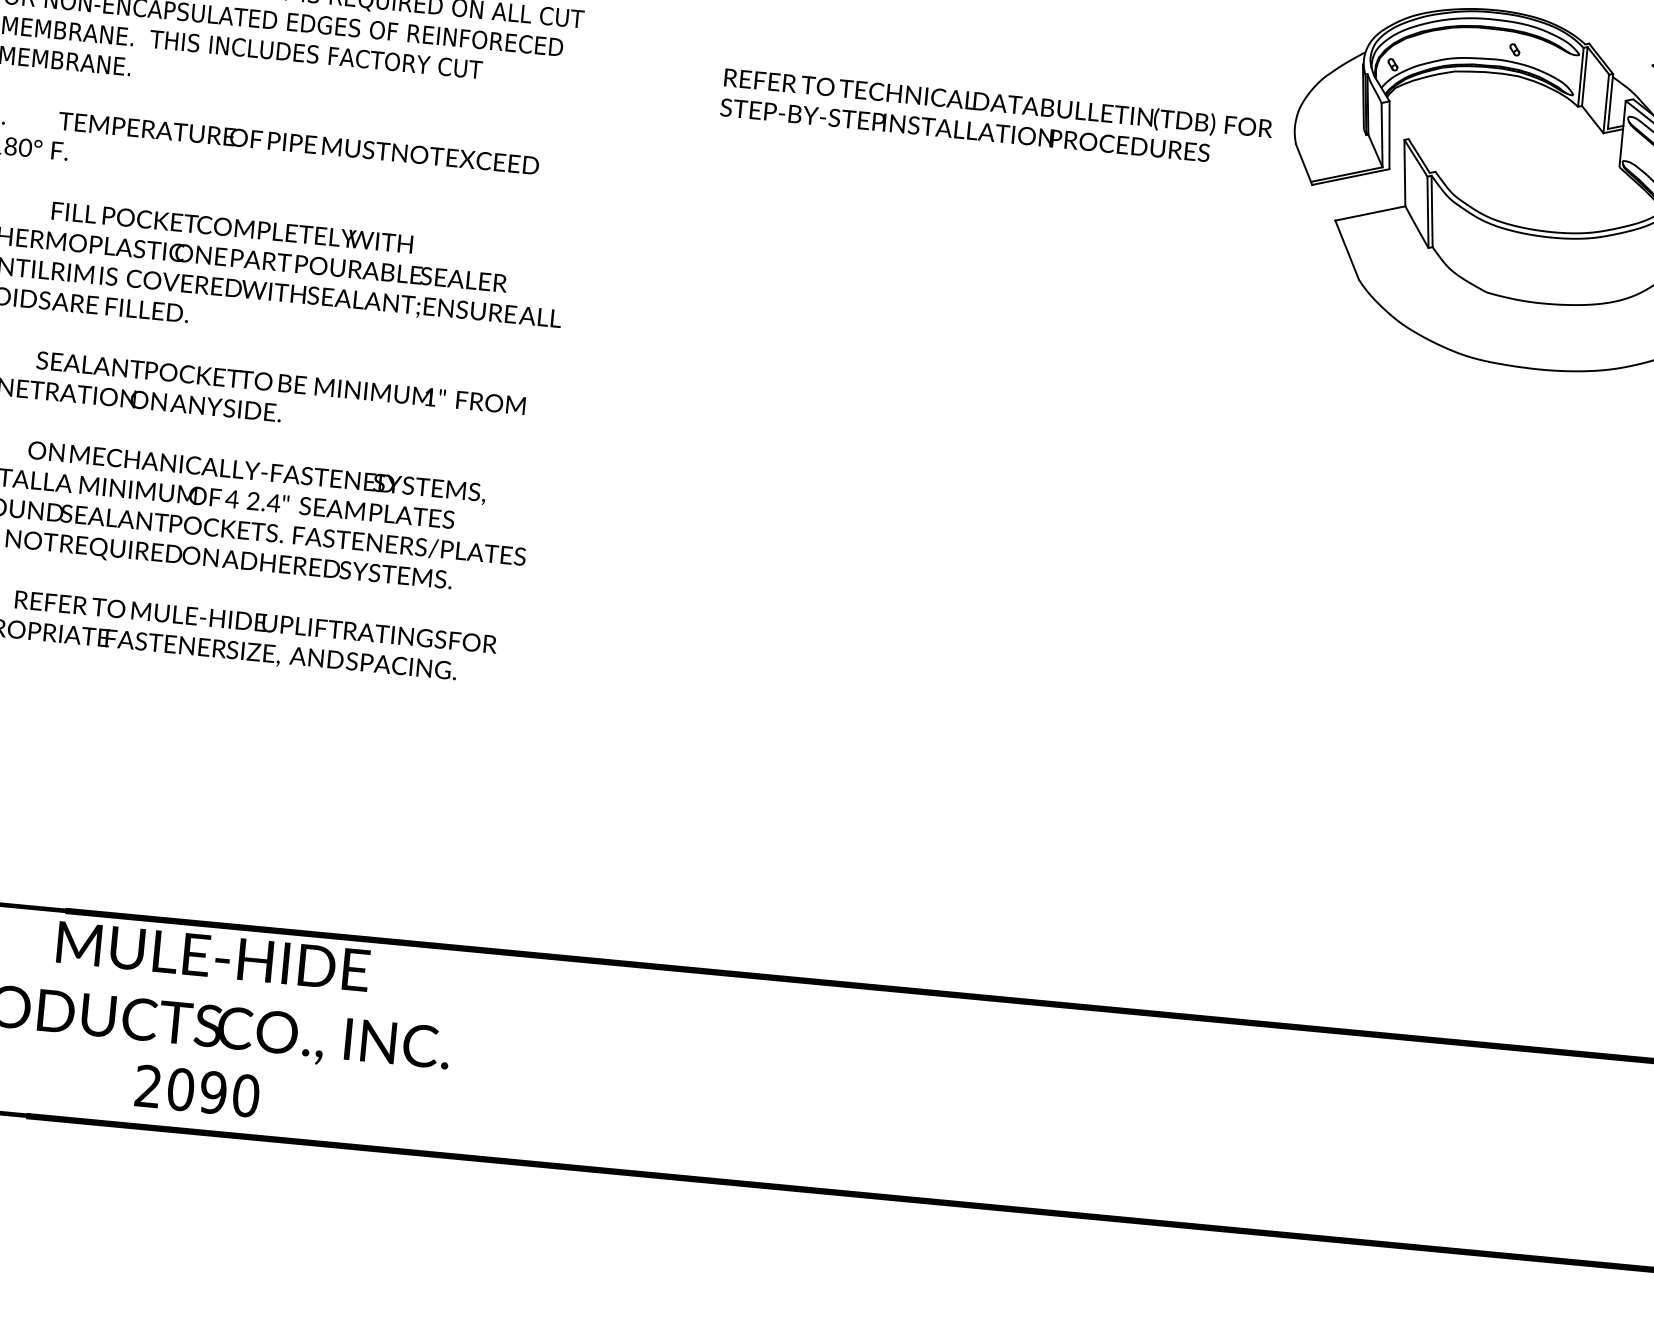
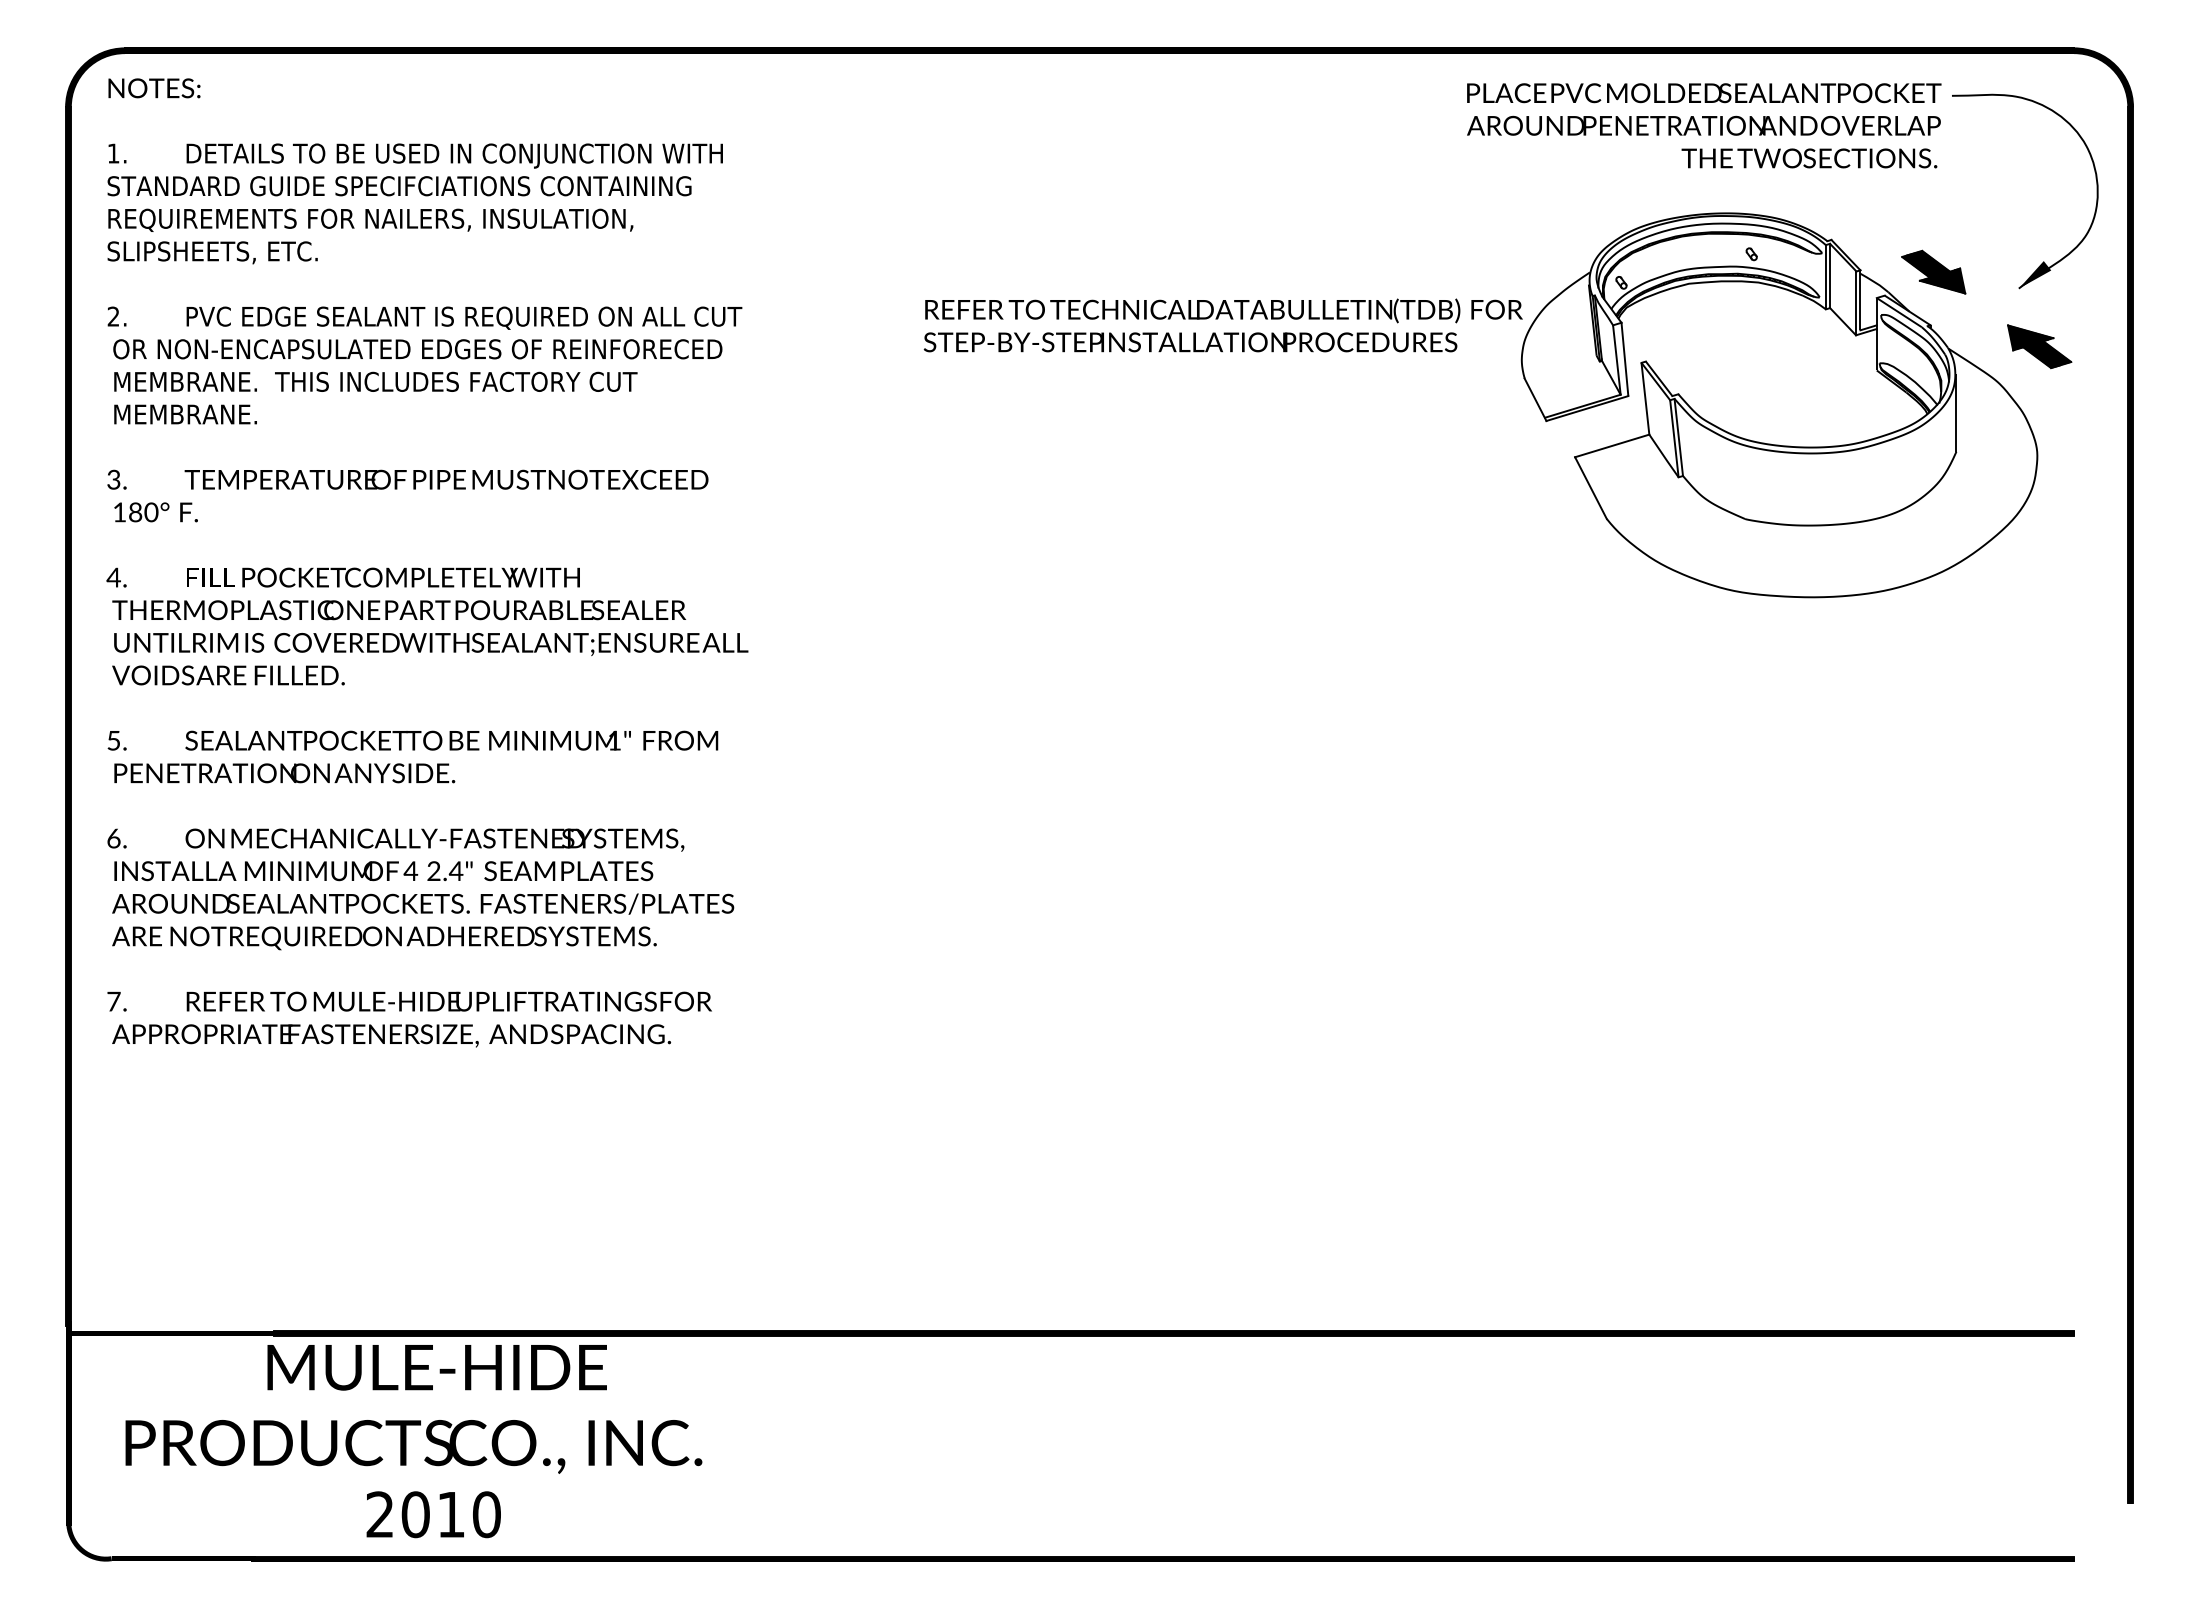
text: (995, 117) -> (1222, 325), moved
text: (213, 1092) -> (451, 1514), 2090 -> 2010

